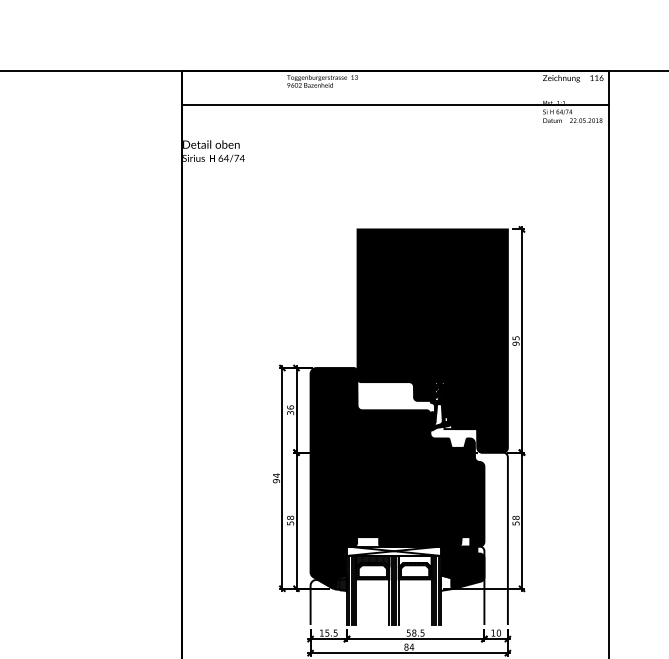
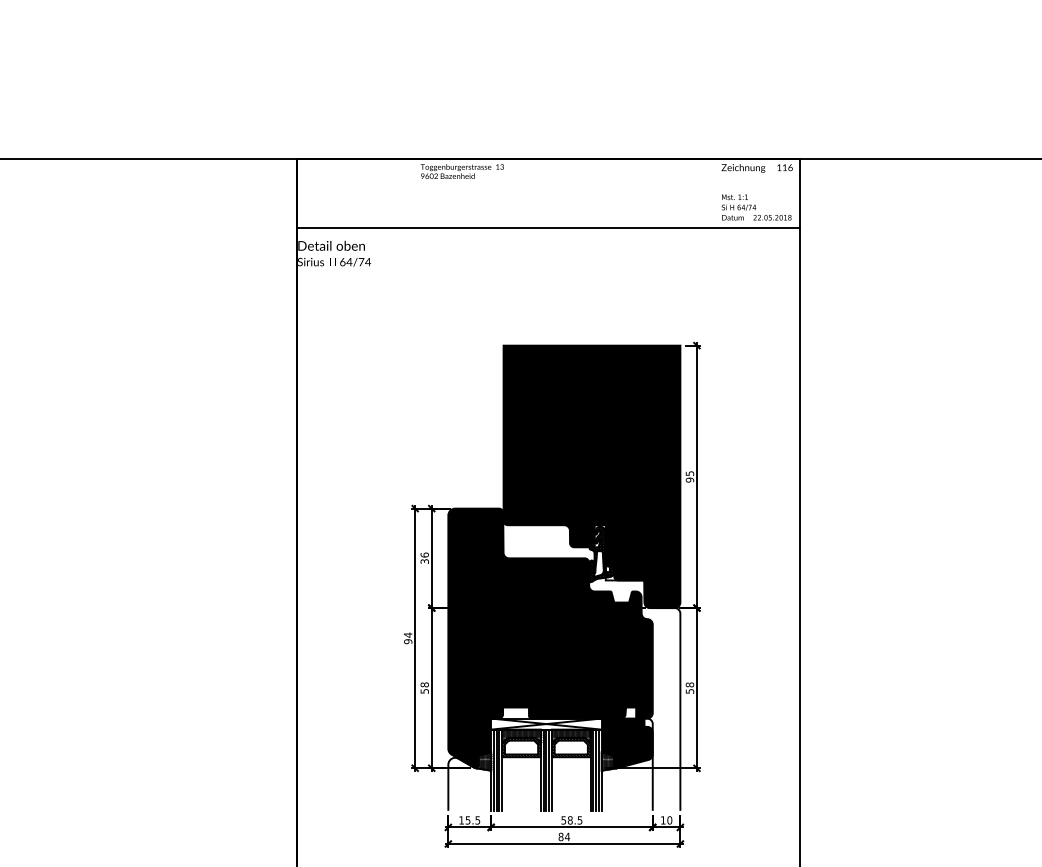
line: (395, 105) -> (548, 228), moved
hatch: (414, 560) -> (570, 735), added
hatch: (446, 583) -> (608, 761), added

